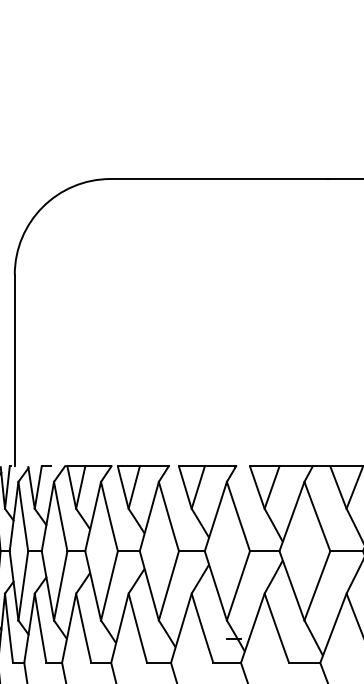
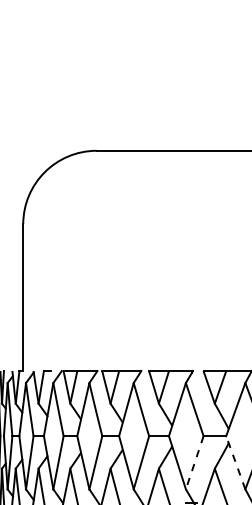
line: (238, 585) -> (194, 462), solid -> dashed
line: (291, 585) -> (235, 462), solid -> dashed

